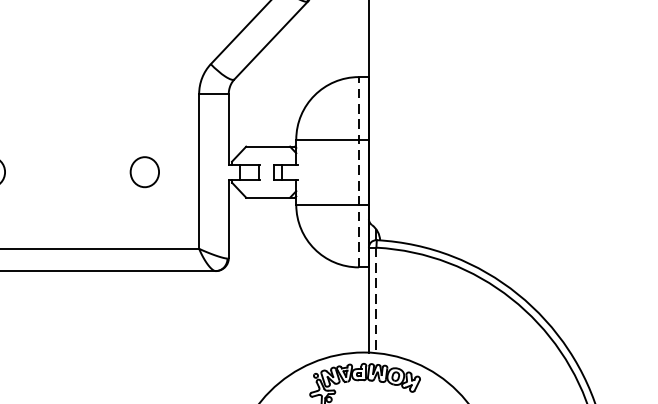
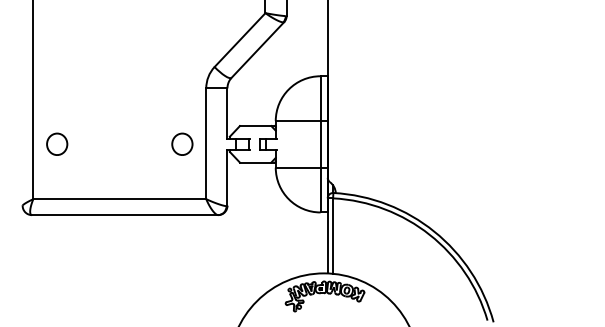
part: (145, 171) -> (182, 143), moved
line: (358, 171) -> (320, 143), dashed -> solid
line: (376, 300) -> (333, 236), dashed -> solid

